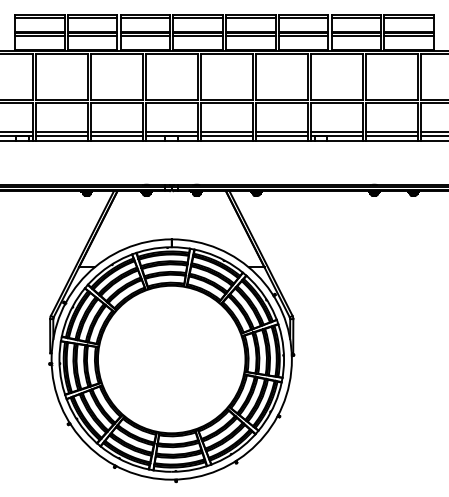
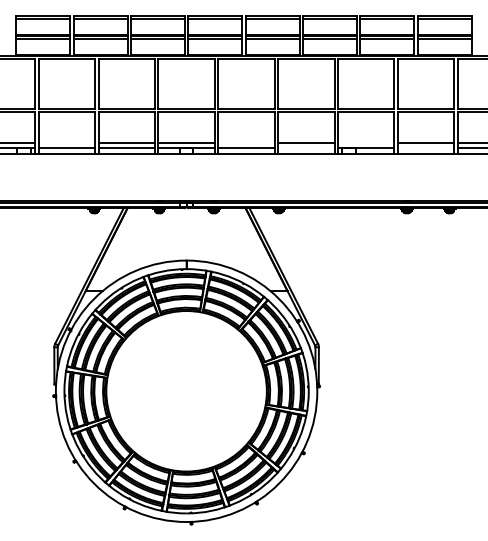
line: (61, 131) -> (66, 143), removed
line: (226, 131) -> (246, 143), removed
line: (337, 131) -> (366, 143), removed
line: (281, 136) -> (306, 148), removed
line: (391, 136) -> (425, 148), removed

